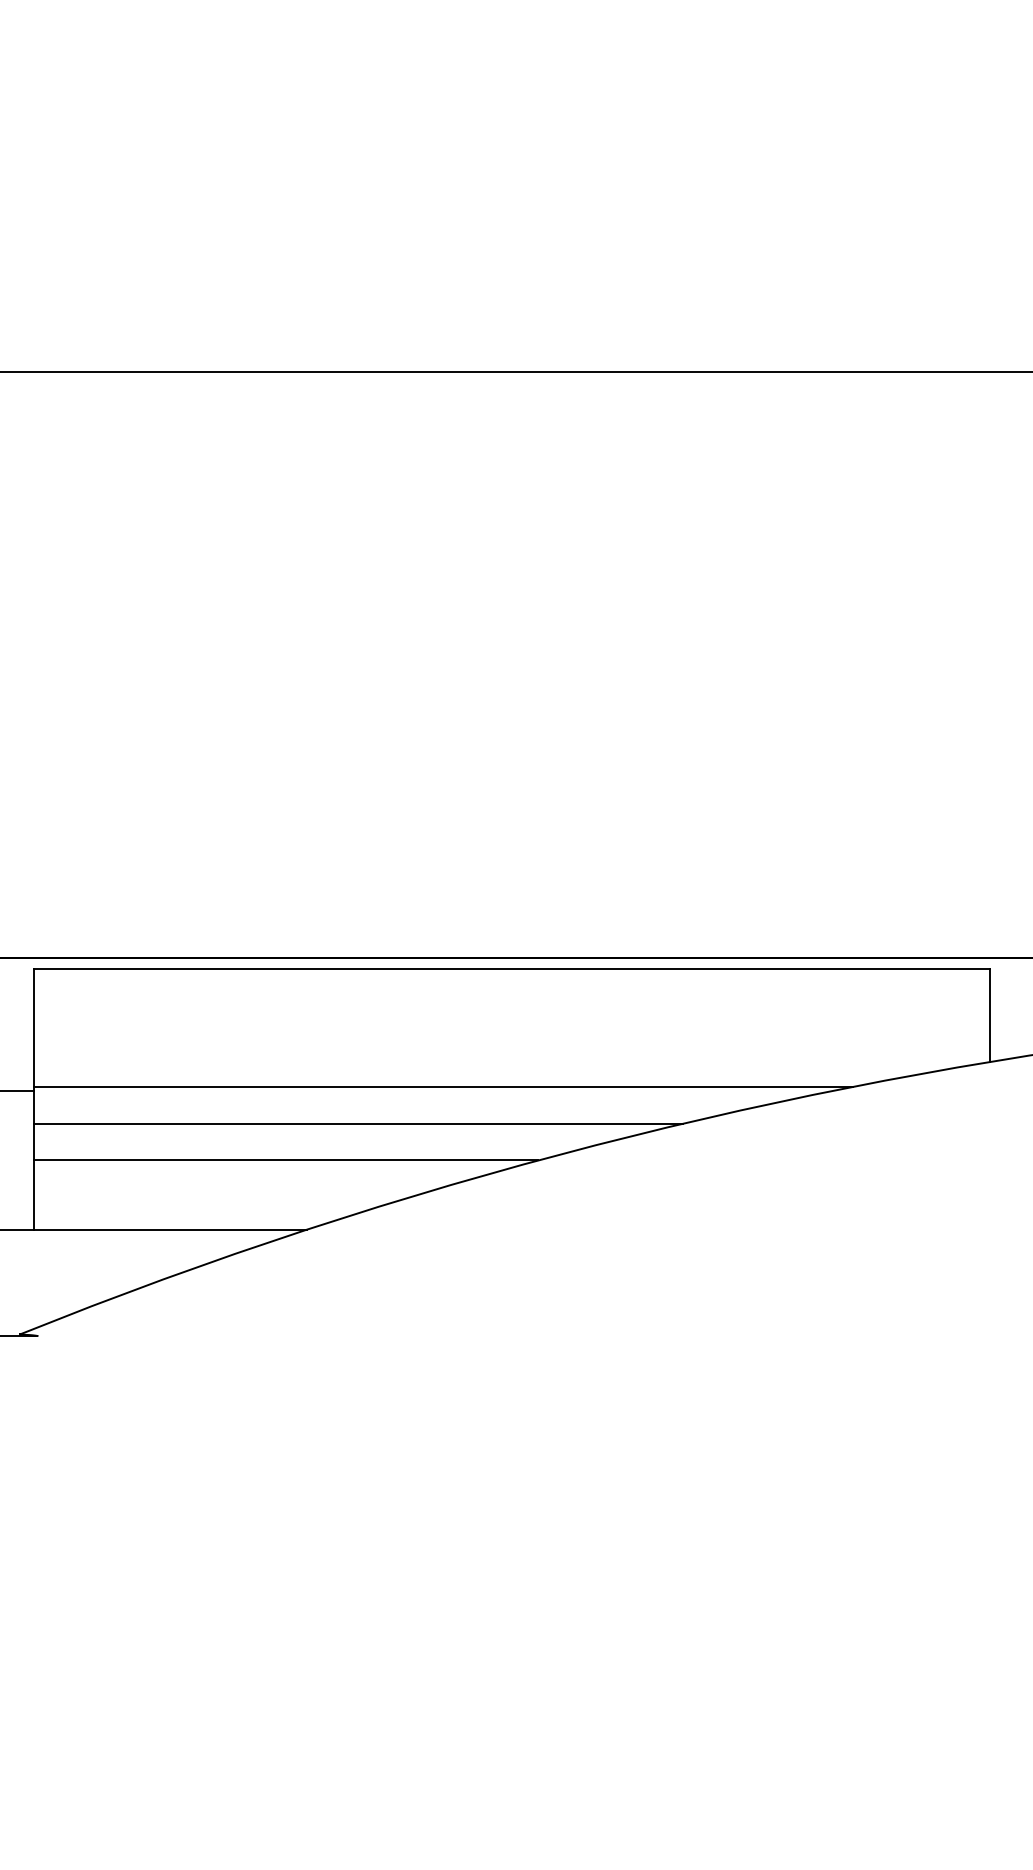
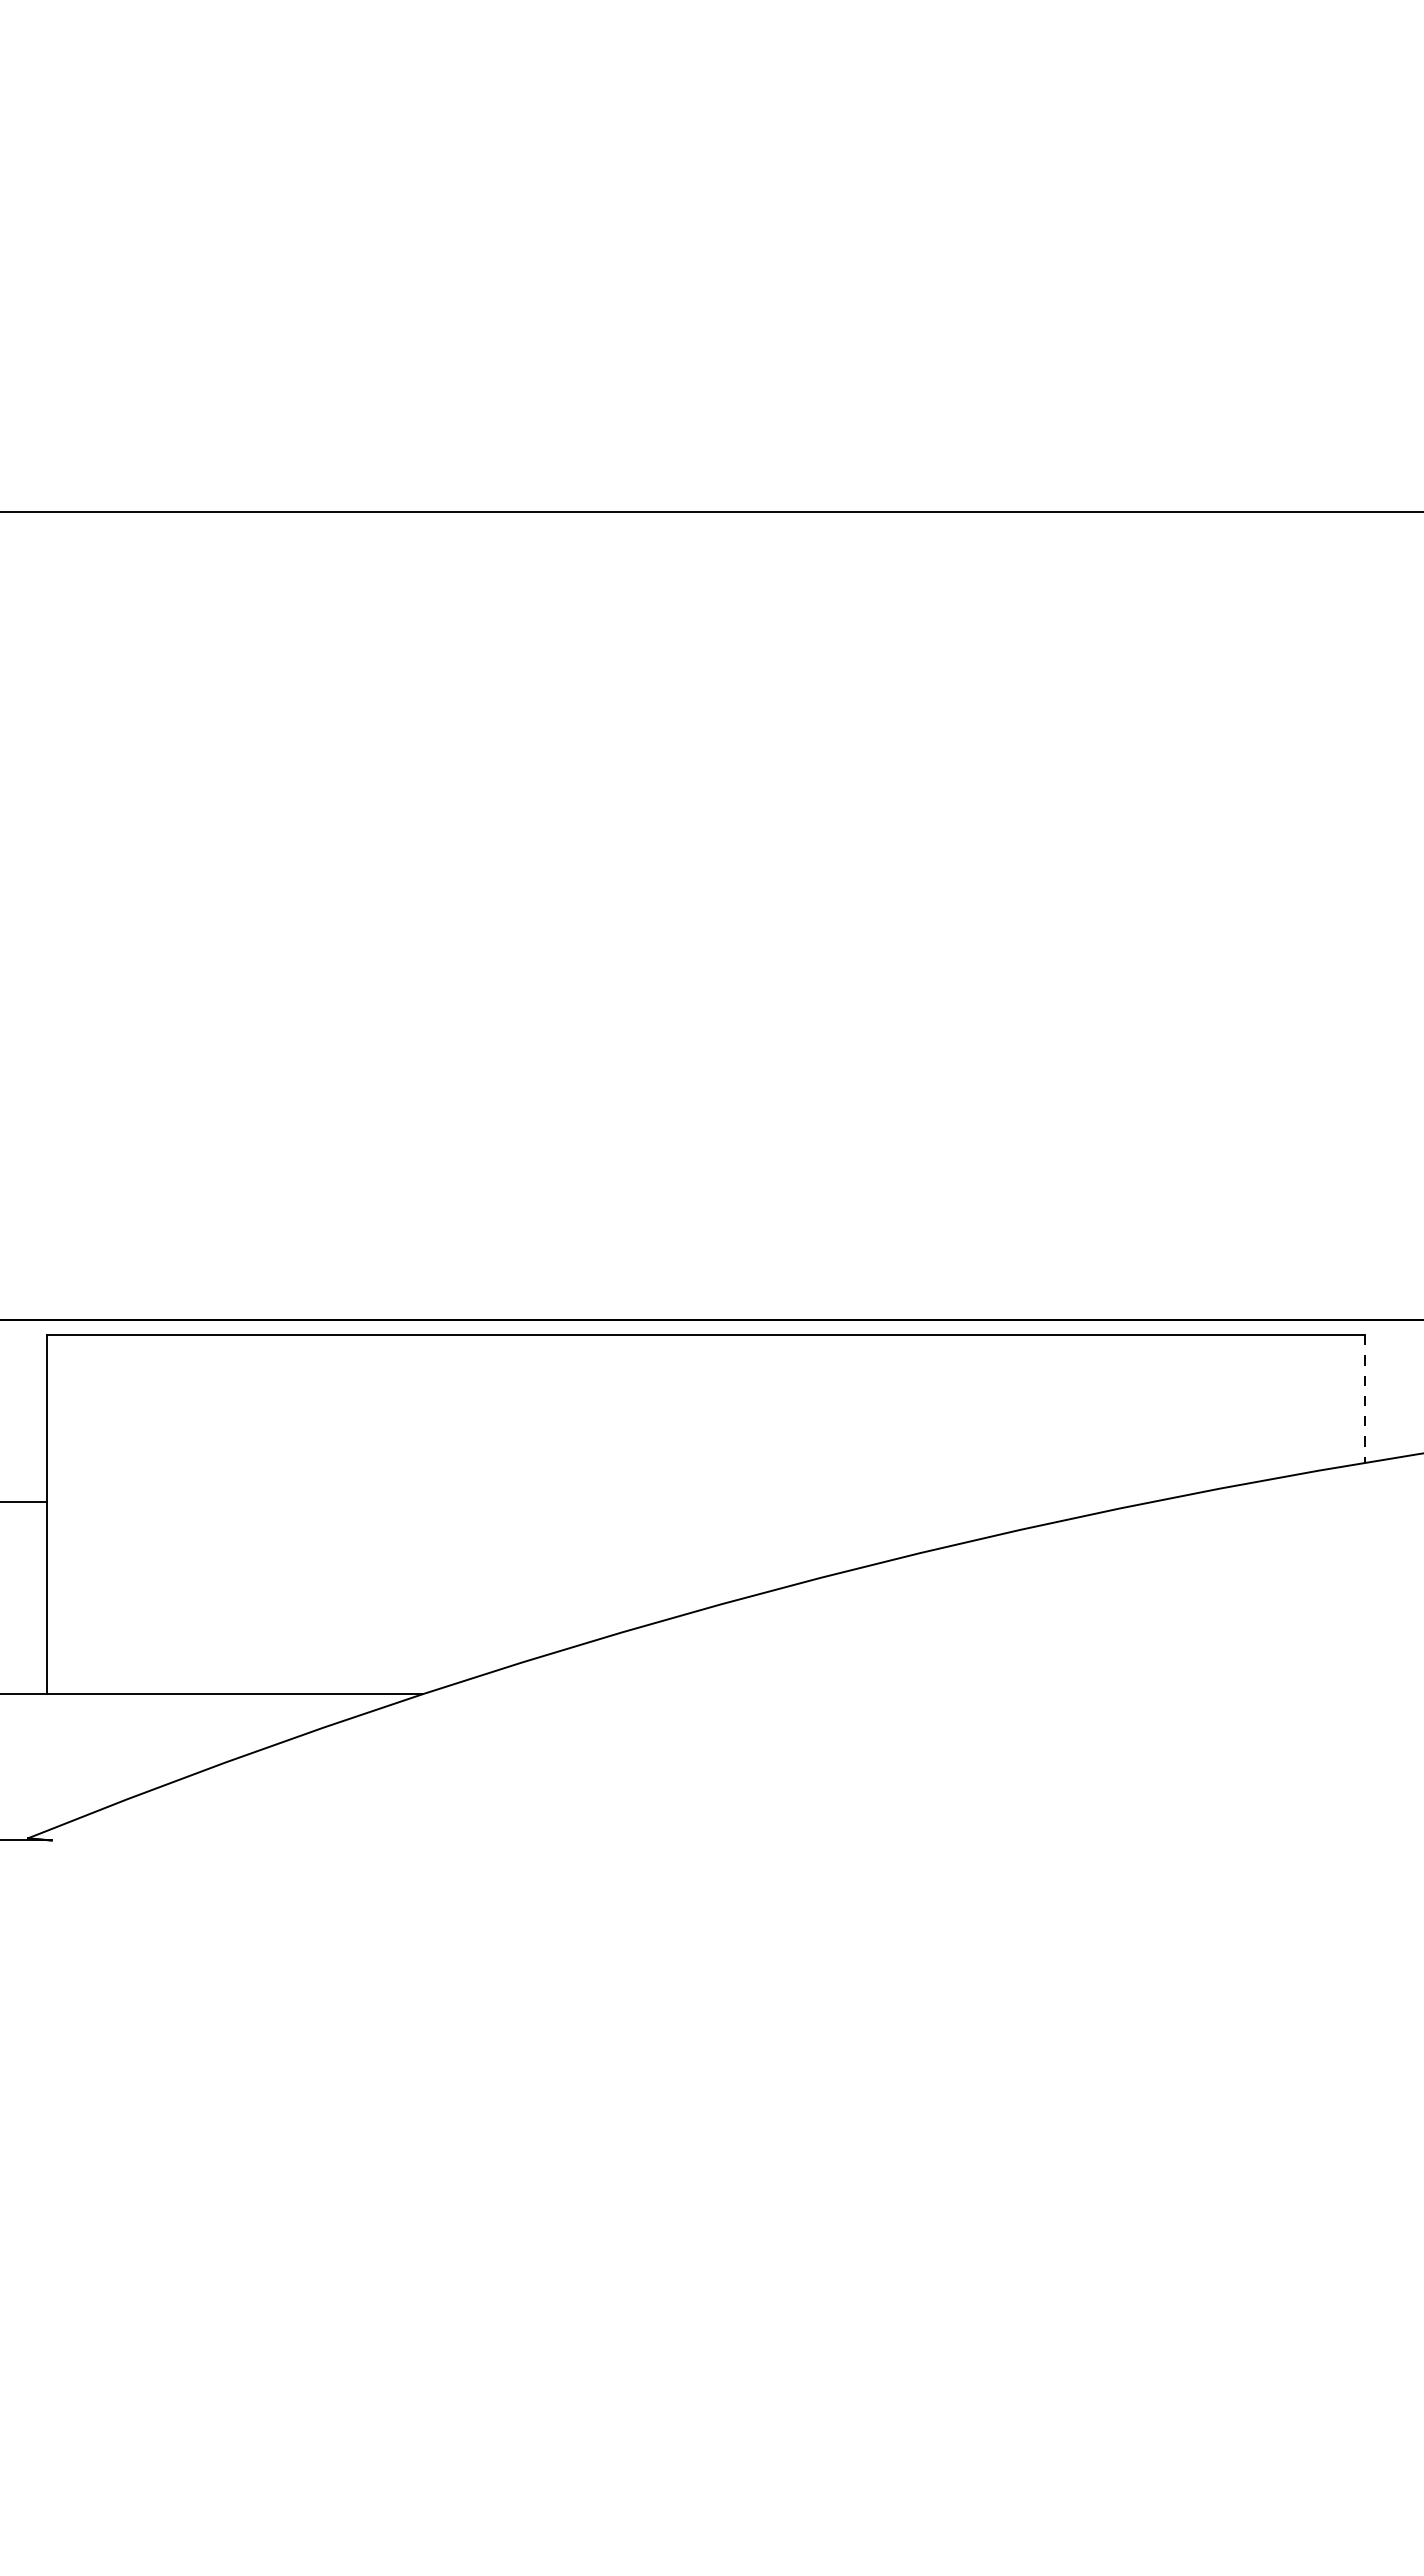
line: (990, 1015) -> (1365, 1399), solid -> dashed
line: (443, 1087) -> (611, 1497), removed
line: (358, 1123) -> (494, 1547), removed
line: (286, 1160) -> (394, 1598), removed

